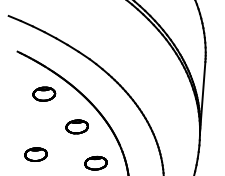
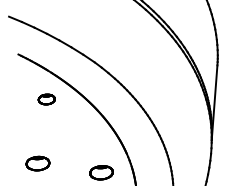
part: (44, 94) -> (46, 99), size x0.7
part: (77, 127) -> (81, 134), removed

